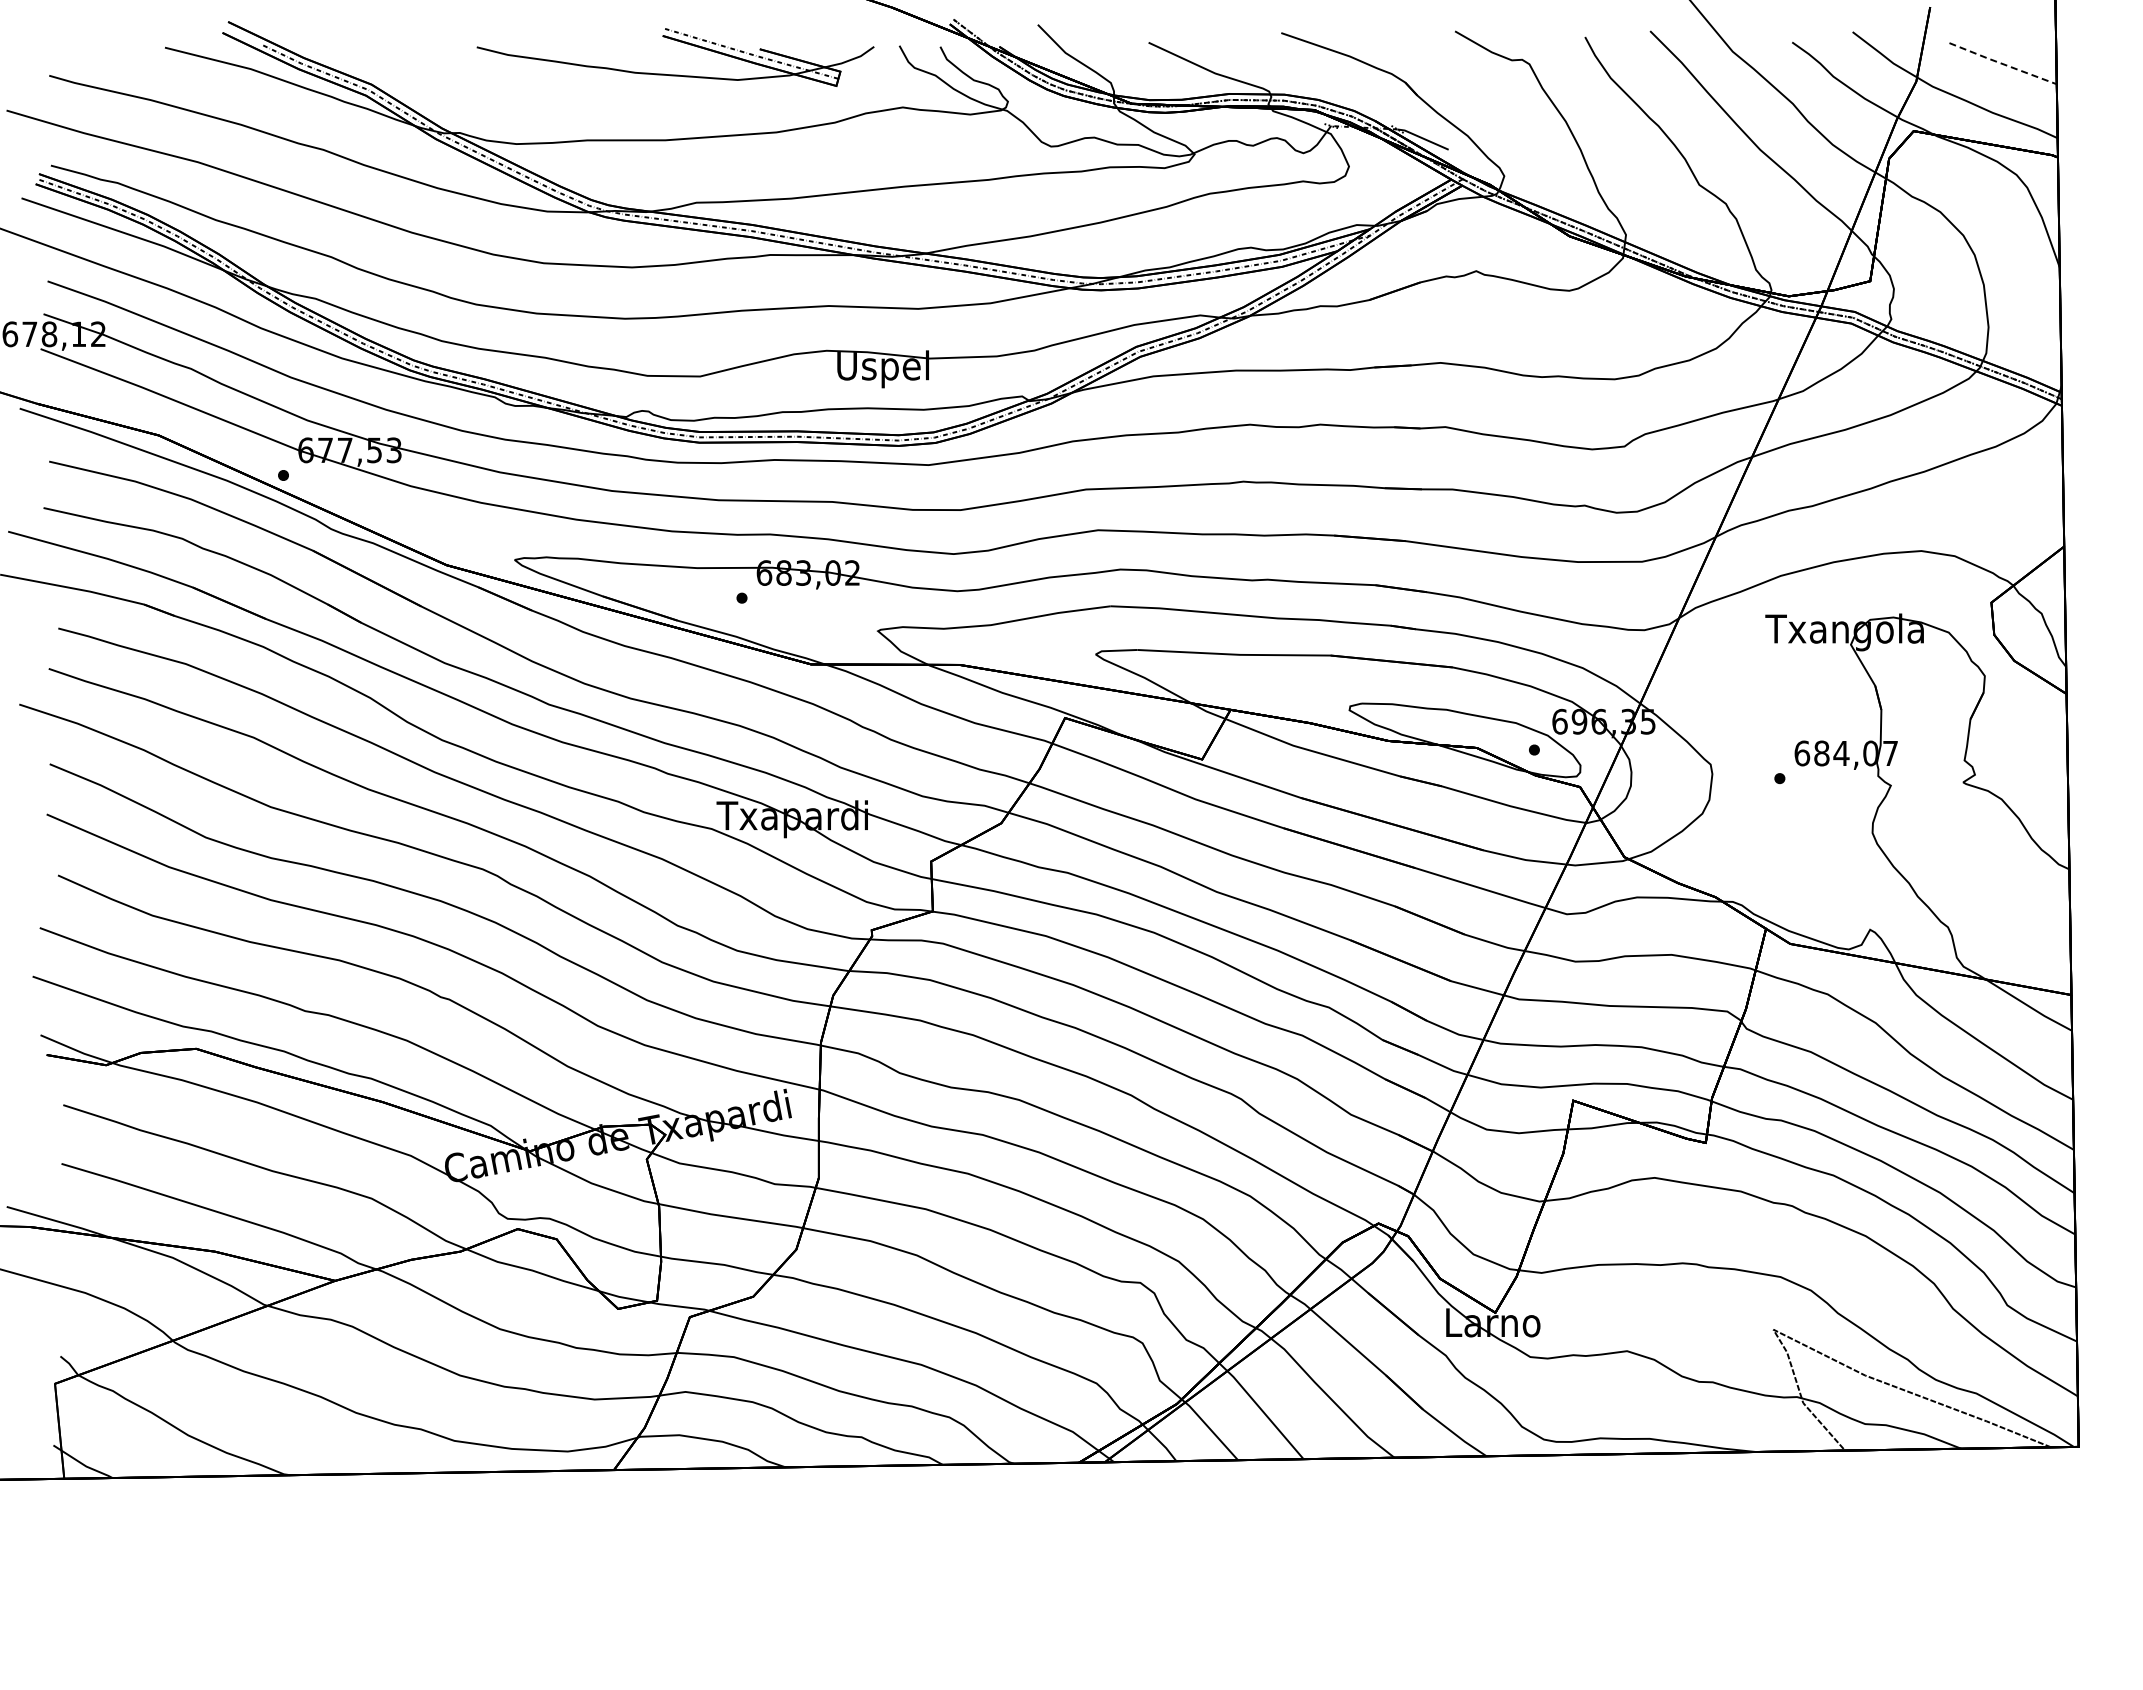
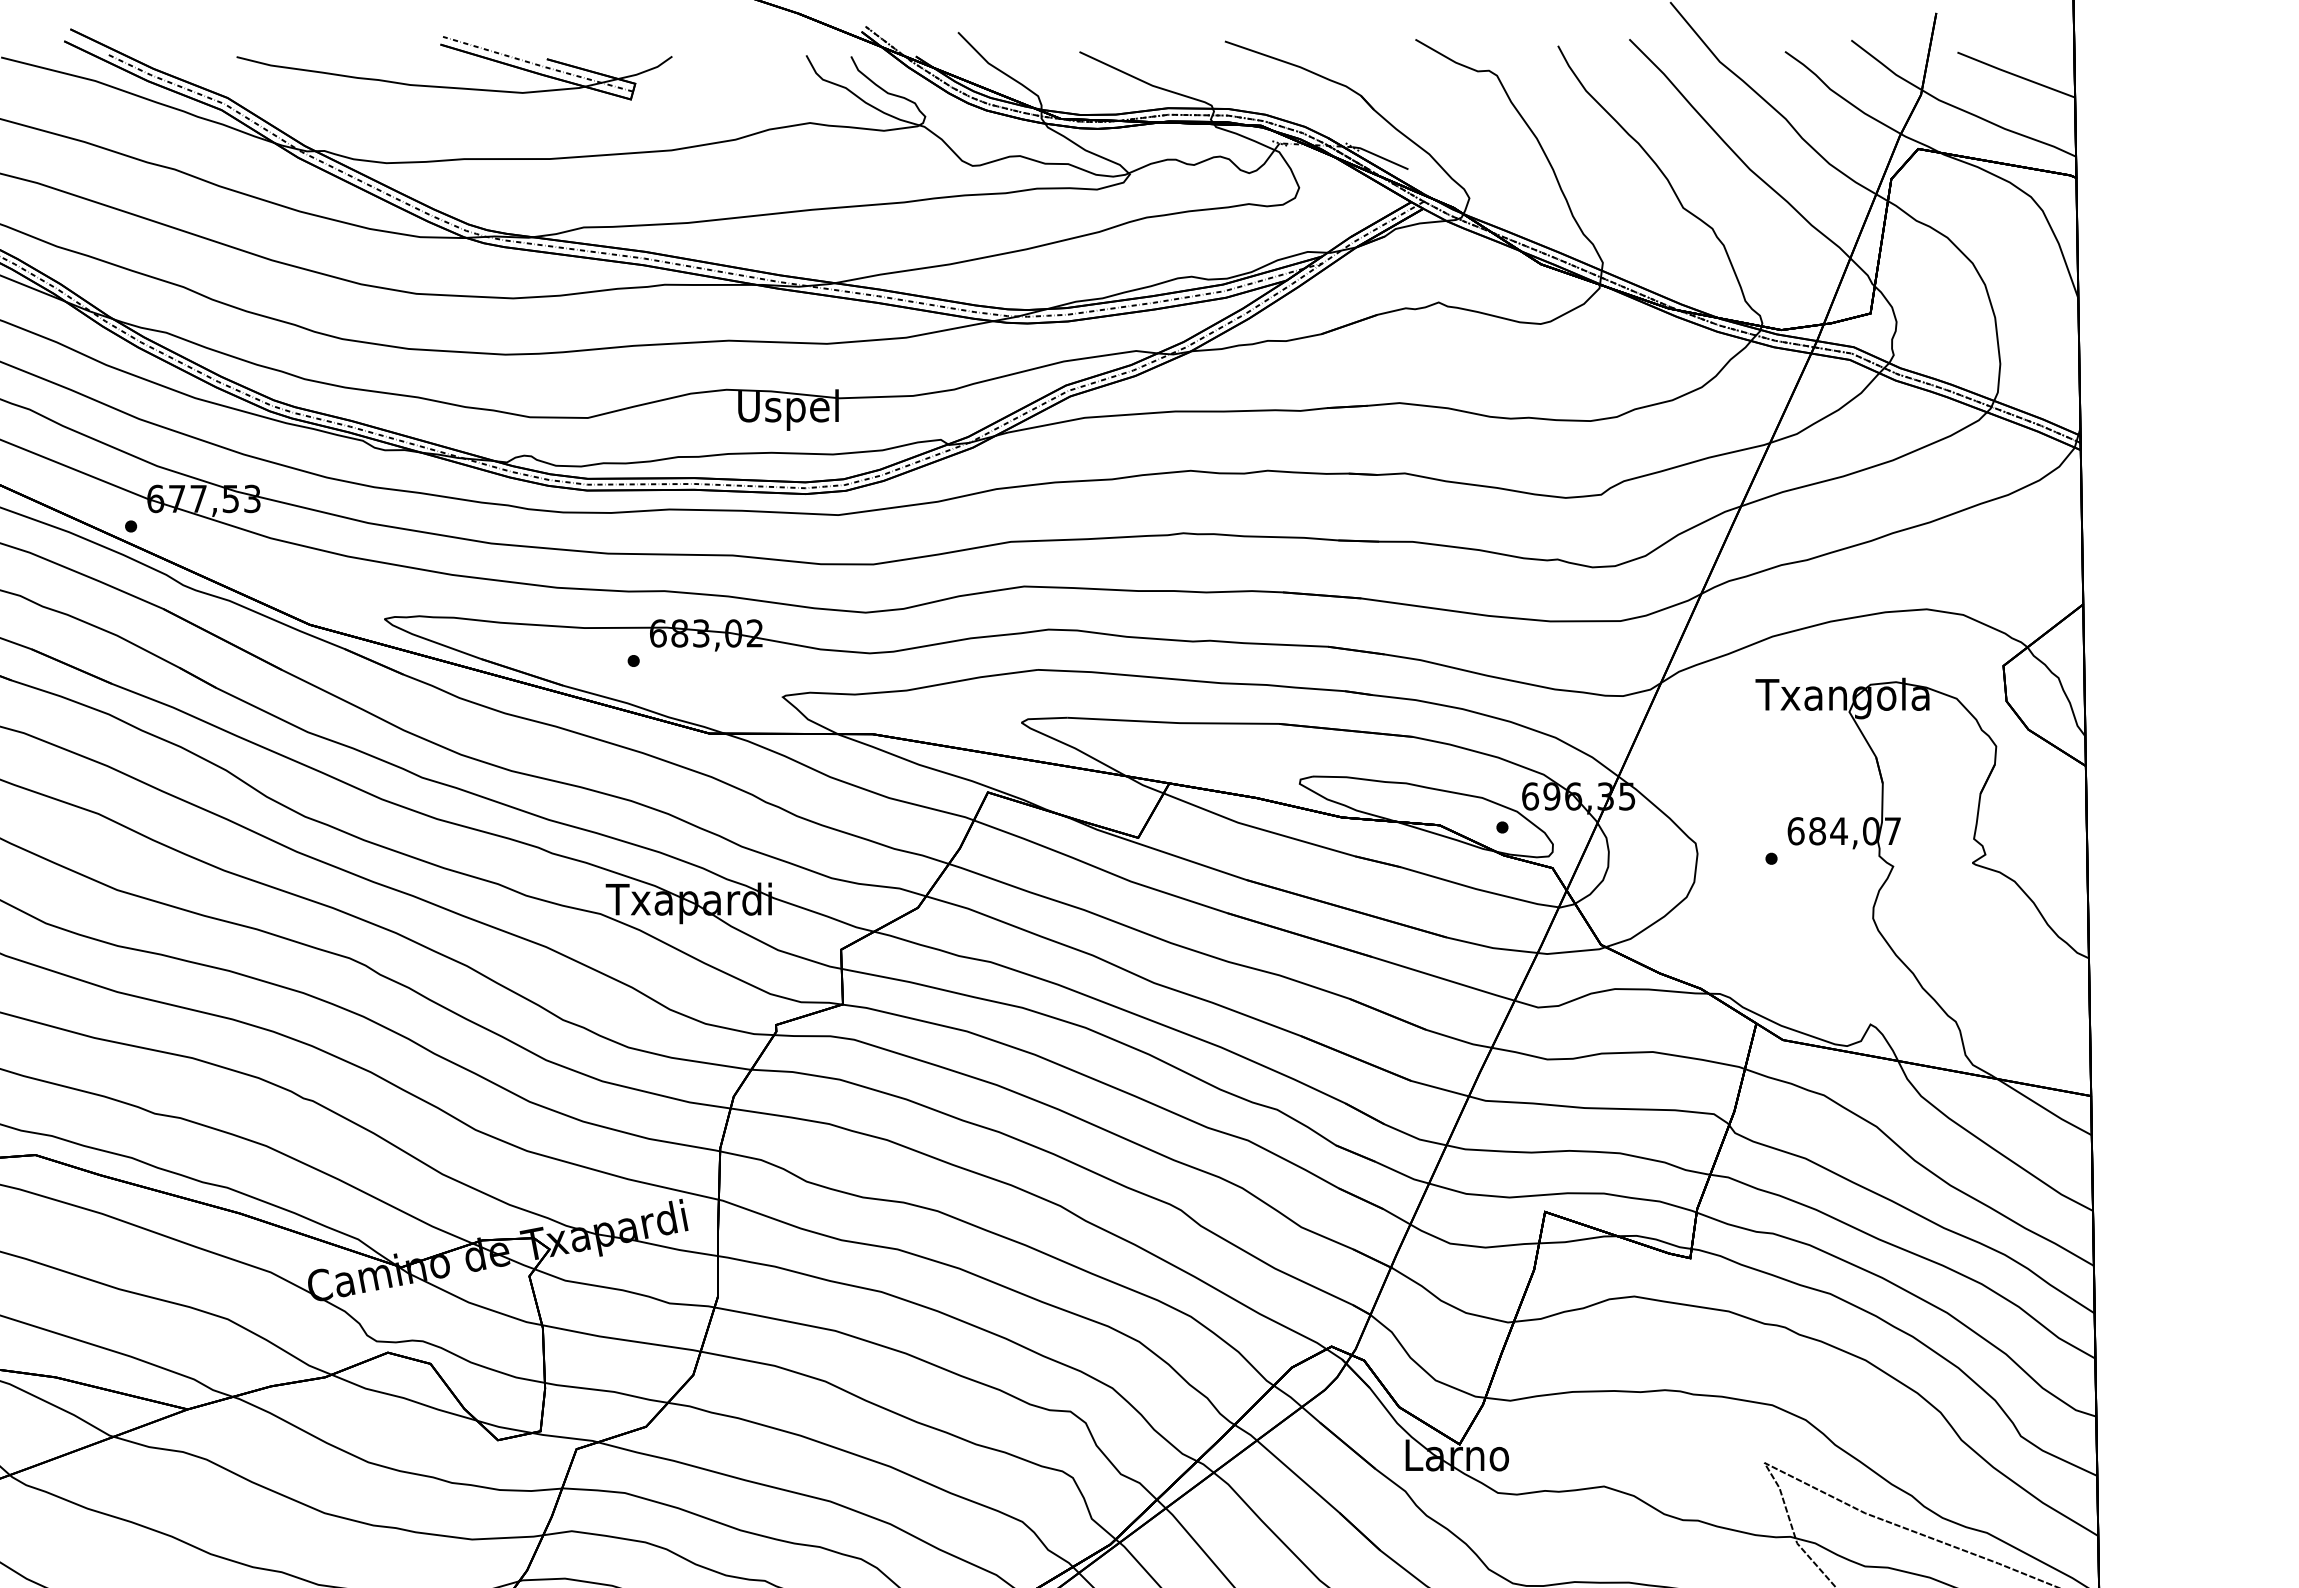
part: (680, 42) -> (459, 51), moved
line: (2003, 64) -> (2016, 75), dashed -> solid

